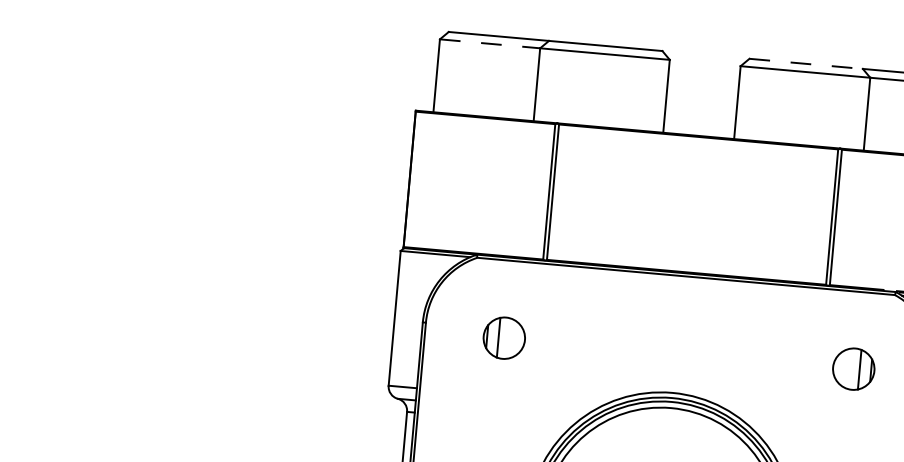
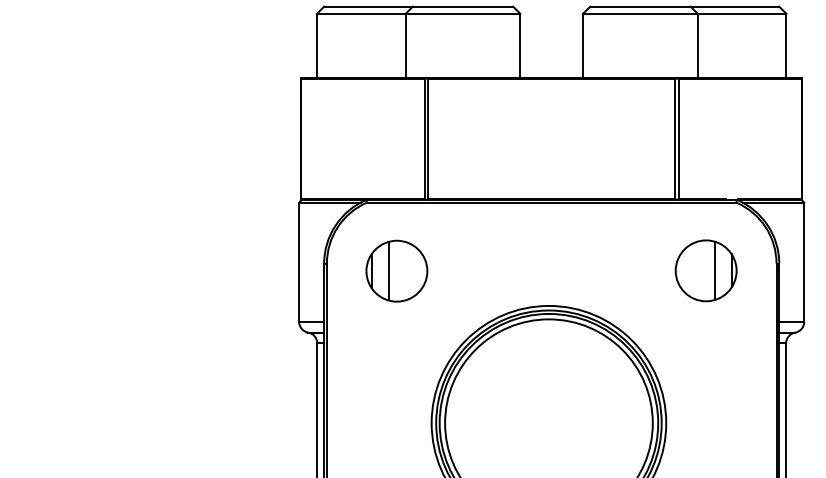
line: (490, 43) -> (361, 13), dashed -> solid
line: (806, 63) -> (640, 6), dashed -> solid
part: (503, 337) -> (396, 270), size x1.67
part: (853, 368) -> (705, 270), size x1.67

